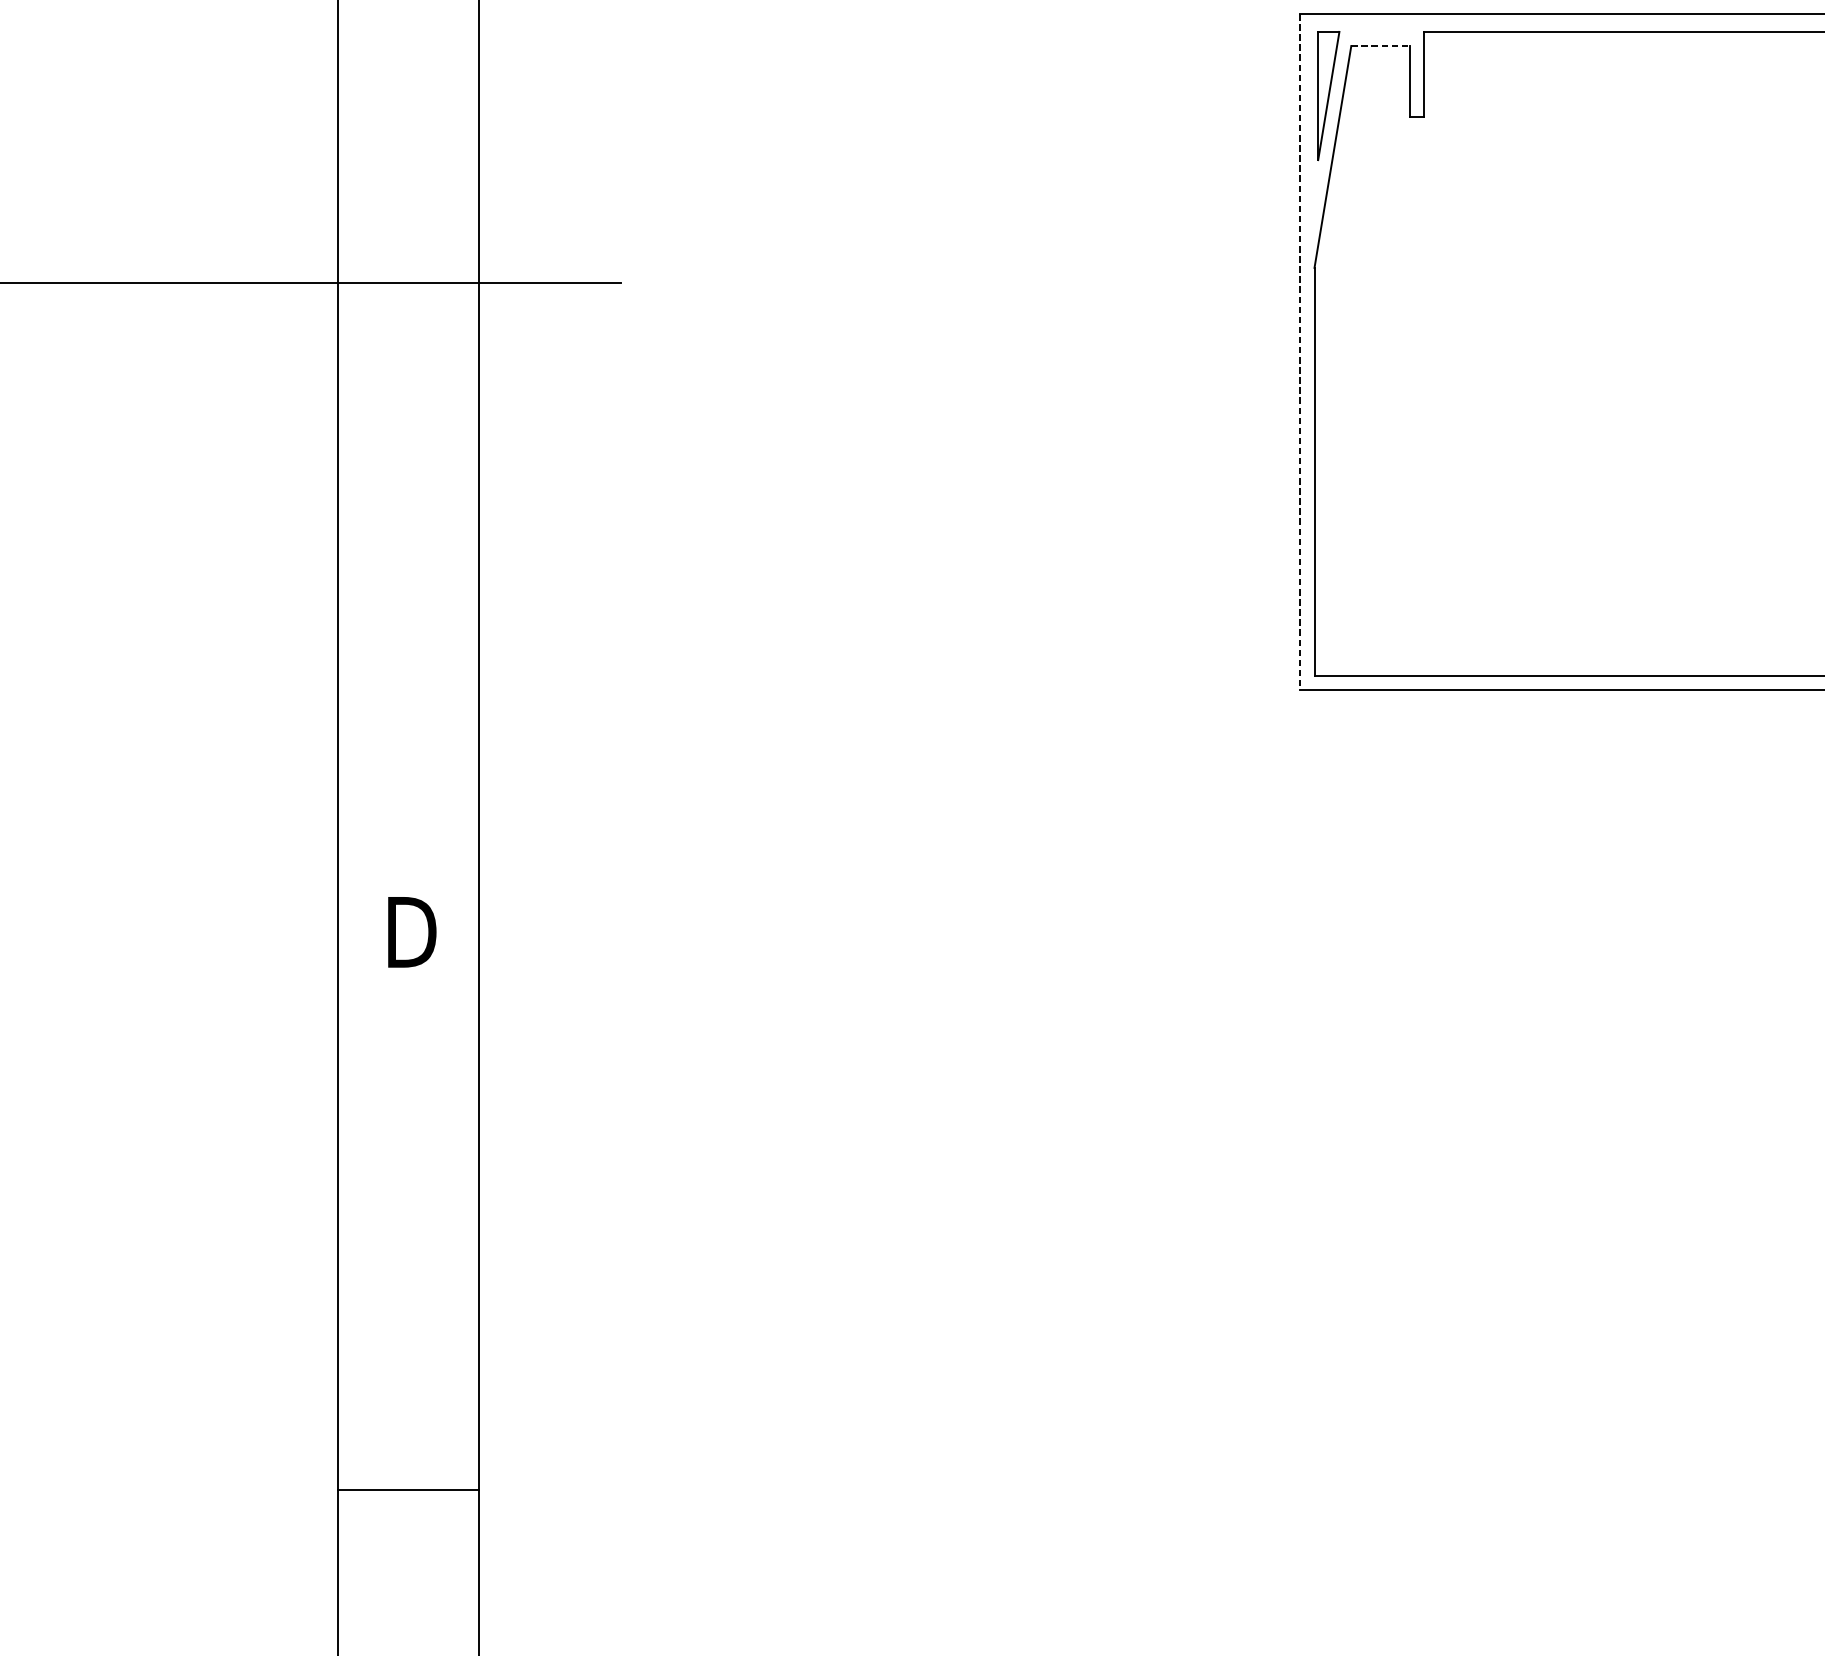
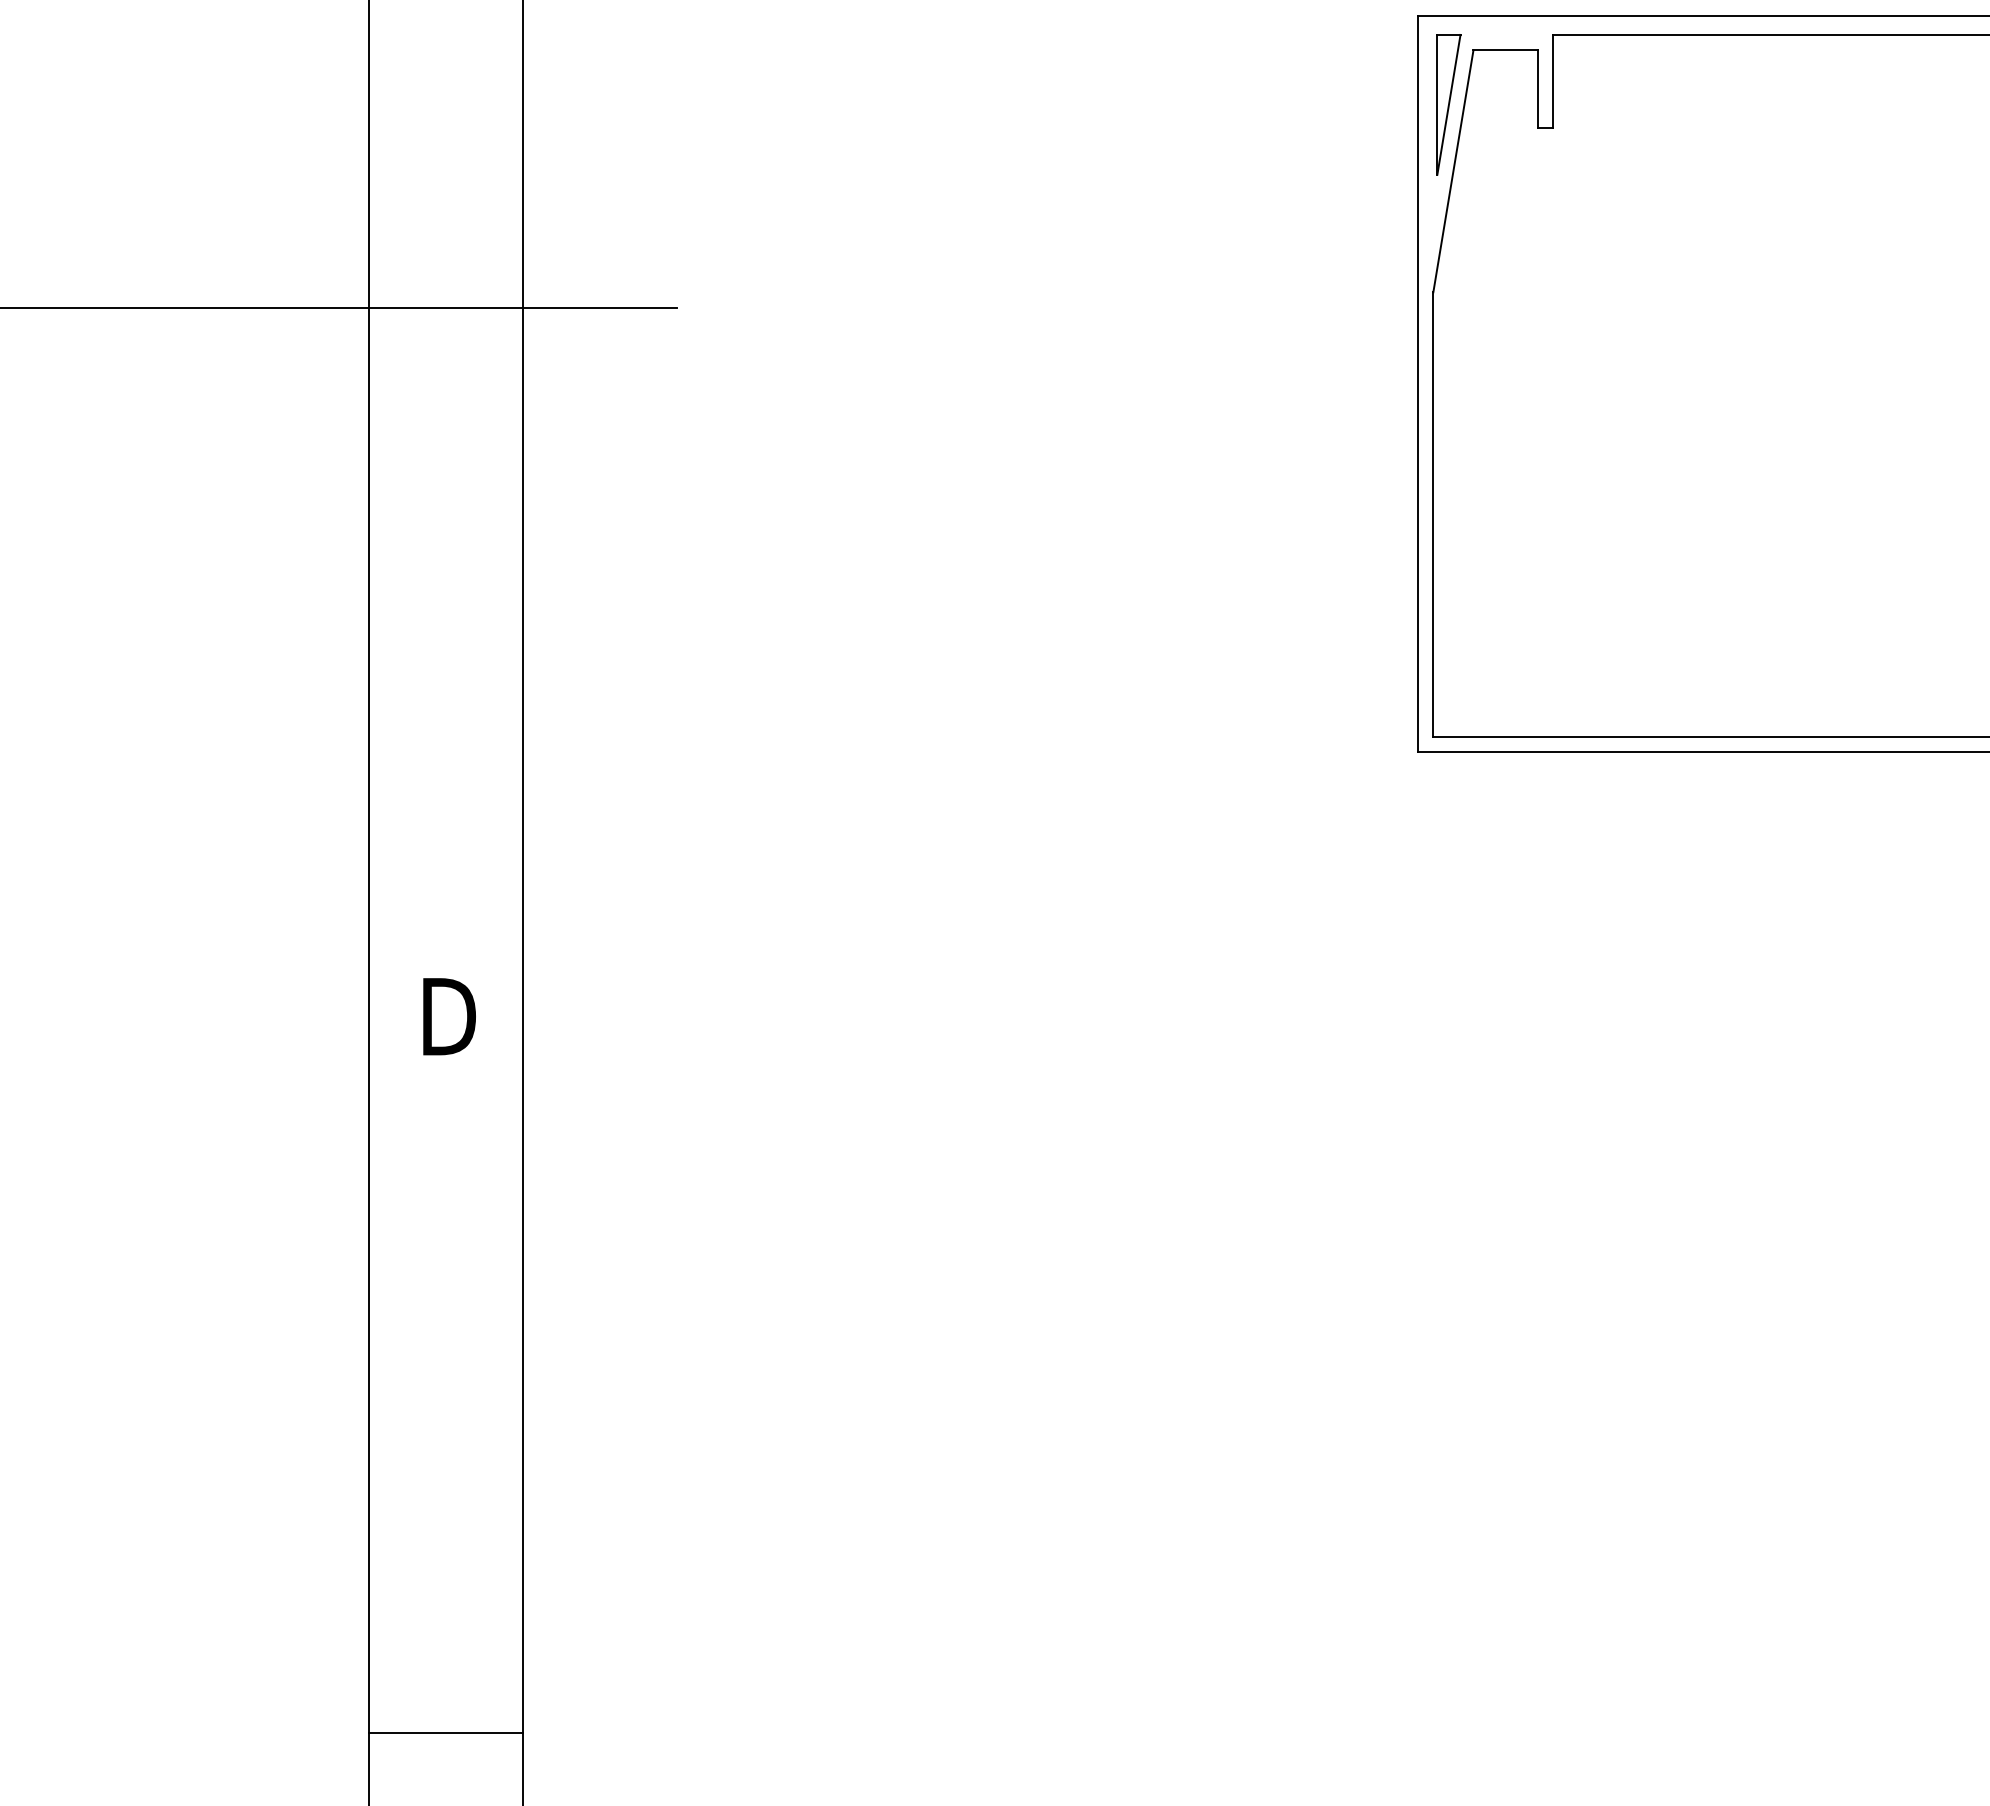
line: (1381, 46) -> (1506, 50), dashed -> solid
line: (1299, 352) -> (1417, 384), dashed -> solid
line: (408, 1489) -> (445, 1732), moved

